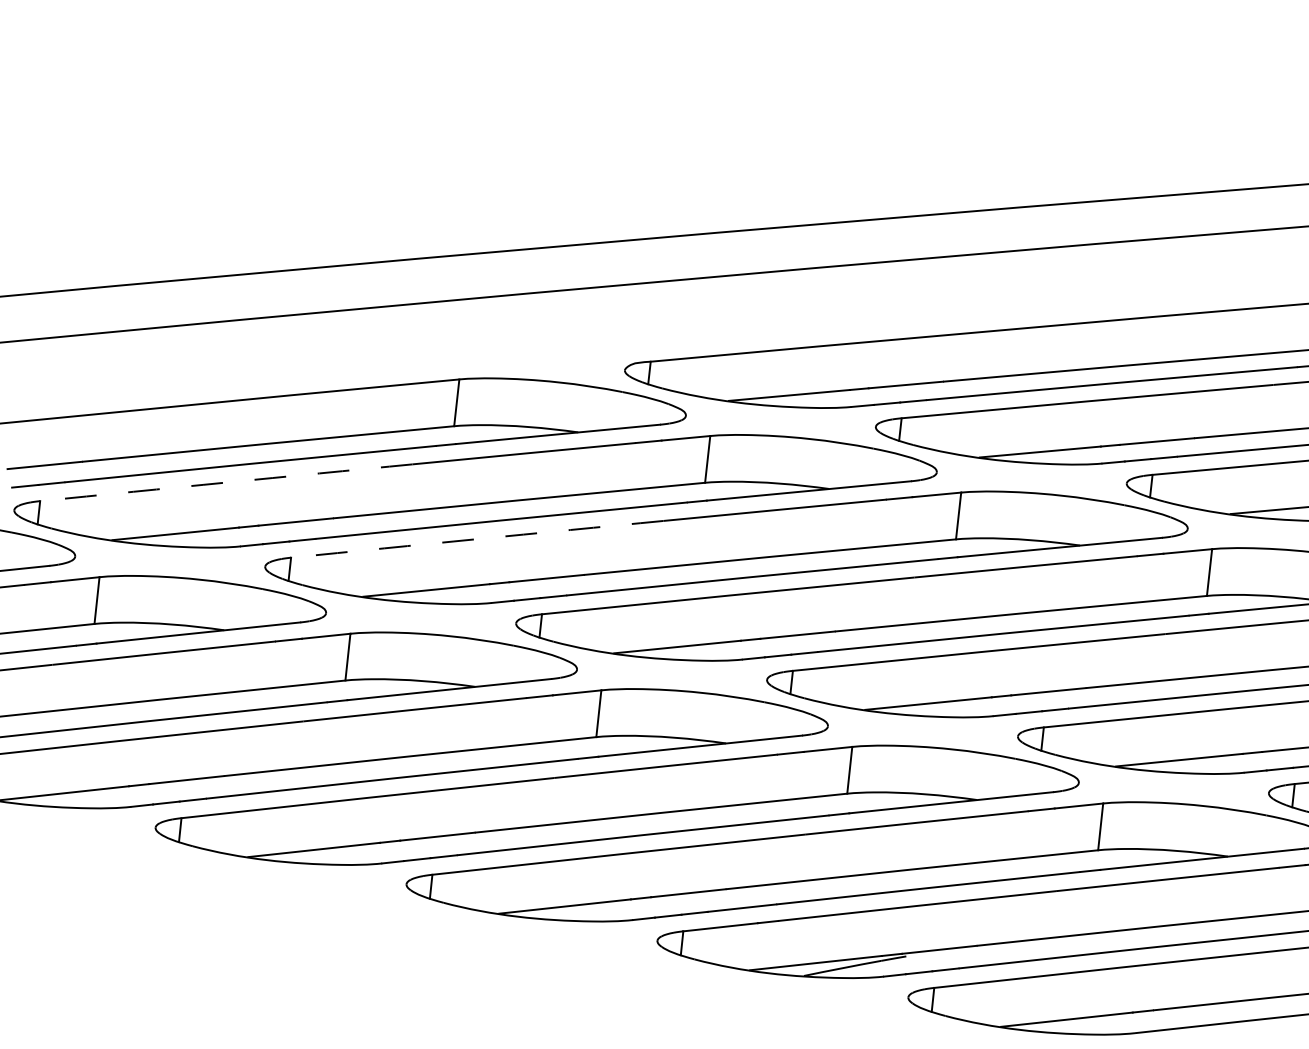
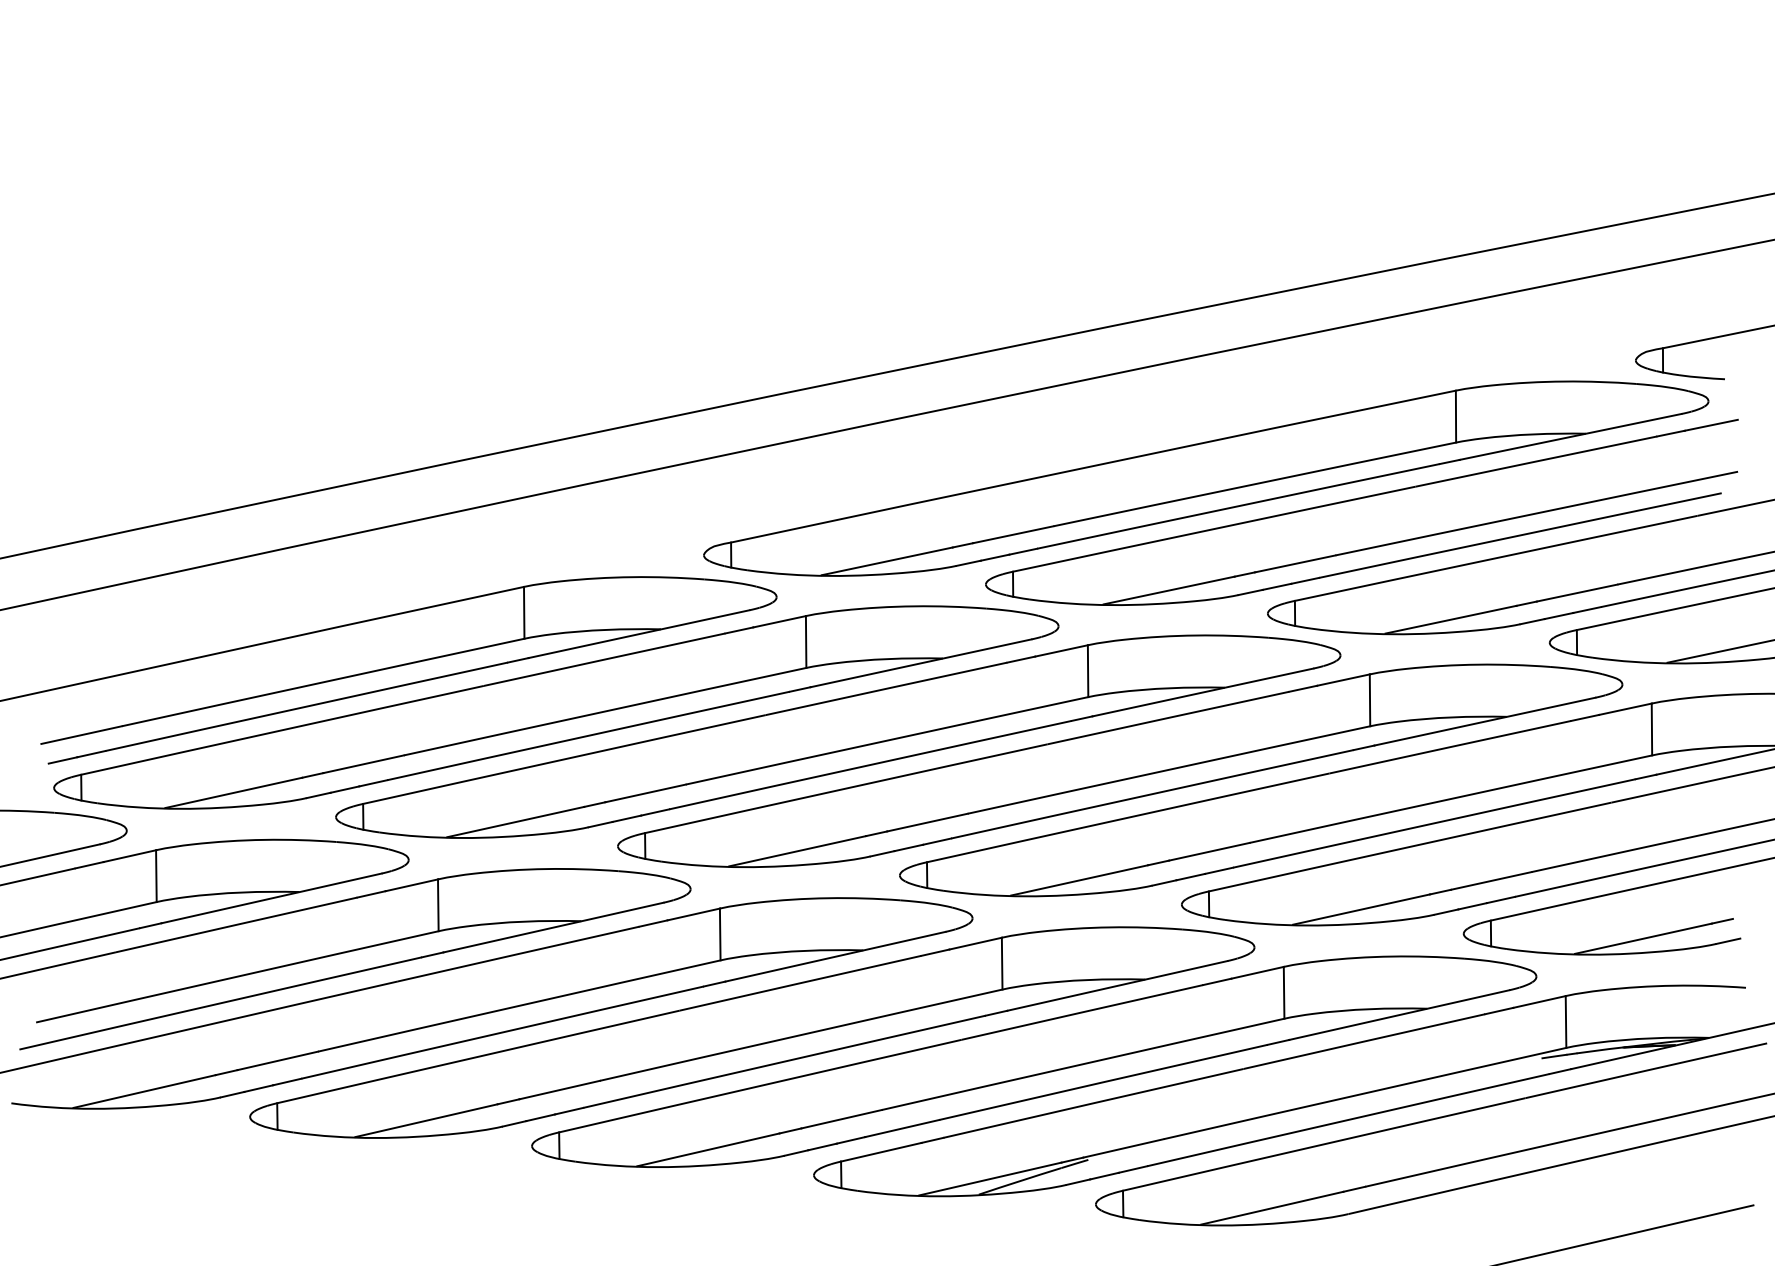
arc: (226, 482) -> (282, 730), dashed -> solid
arc: (477, 539) -> (564, 759), dashed -> solid

